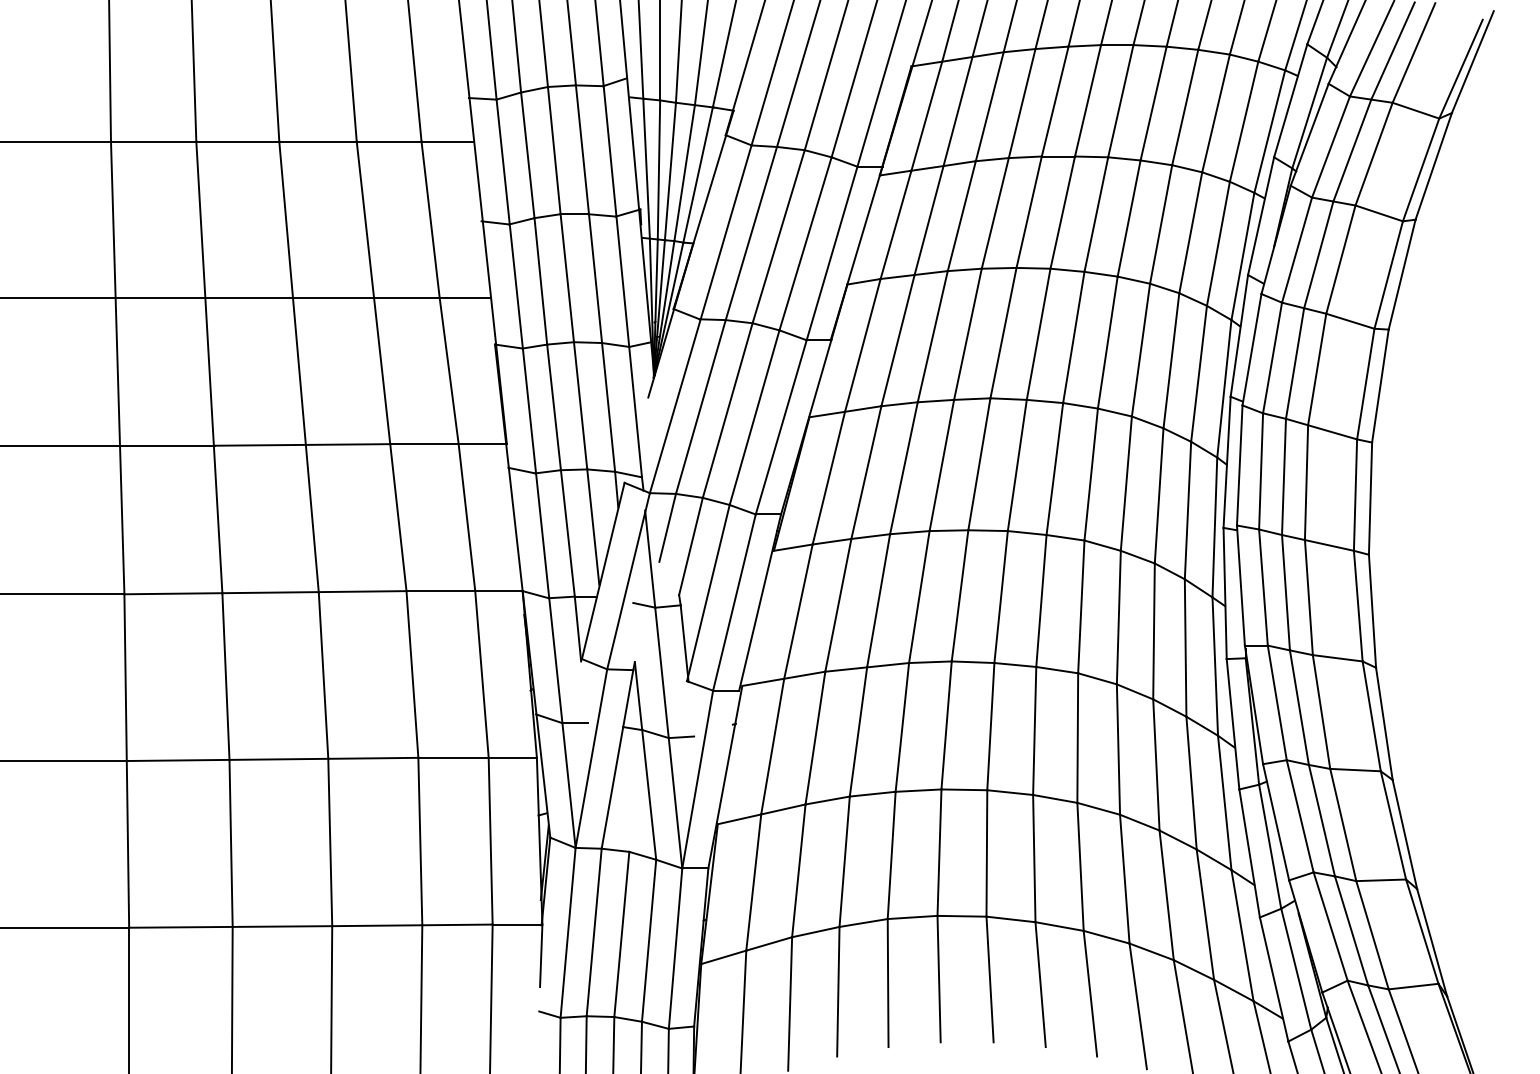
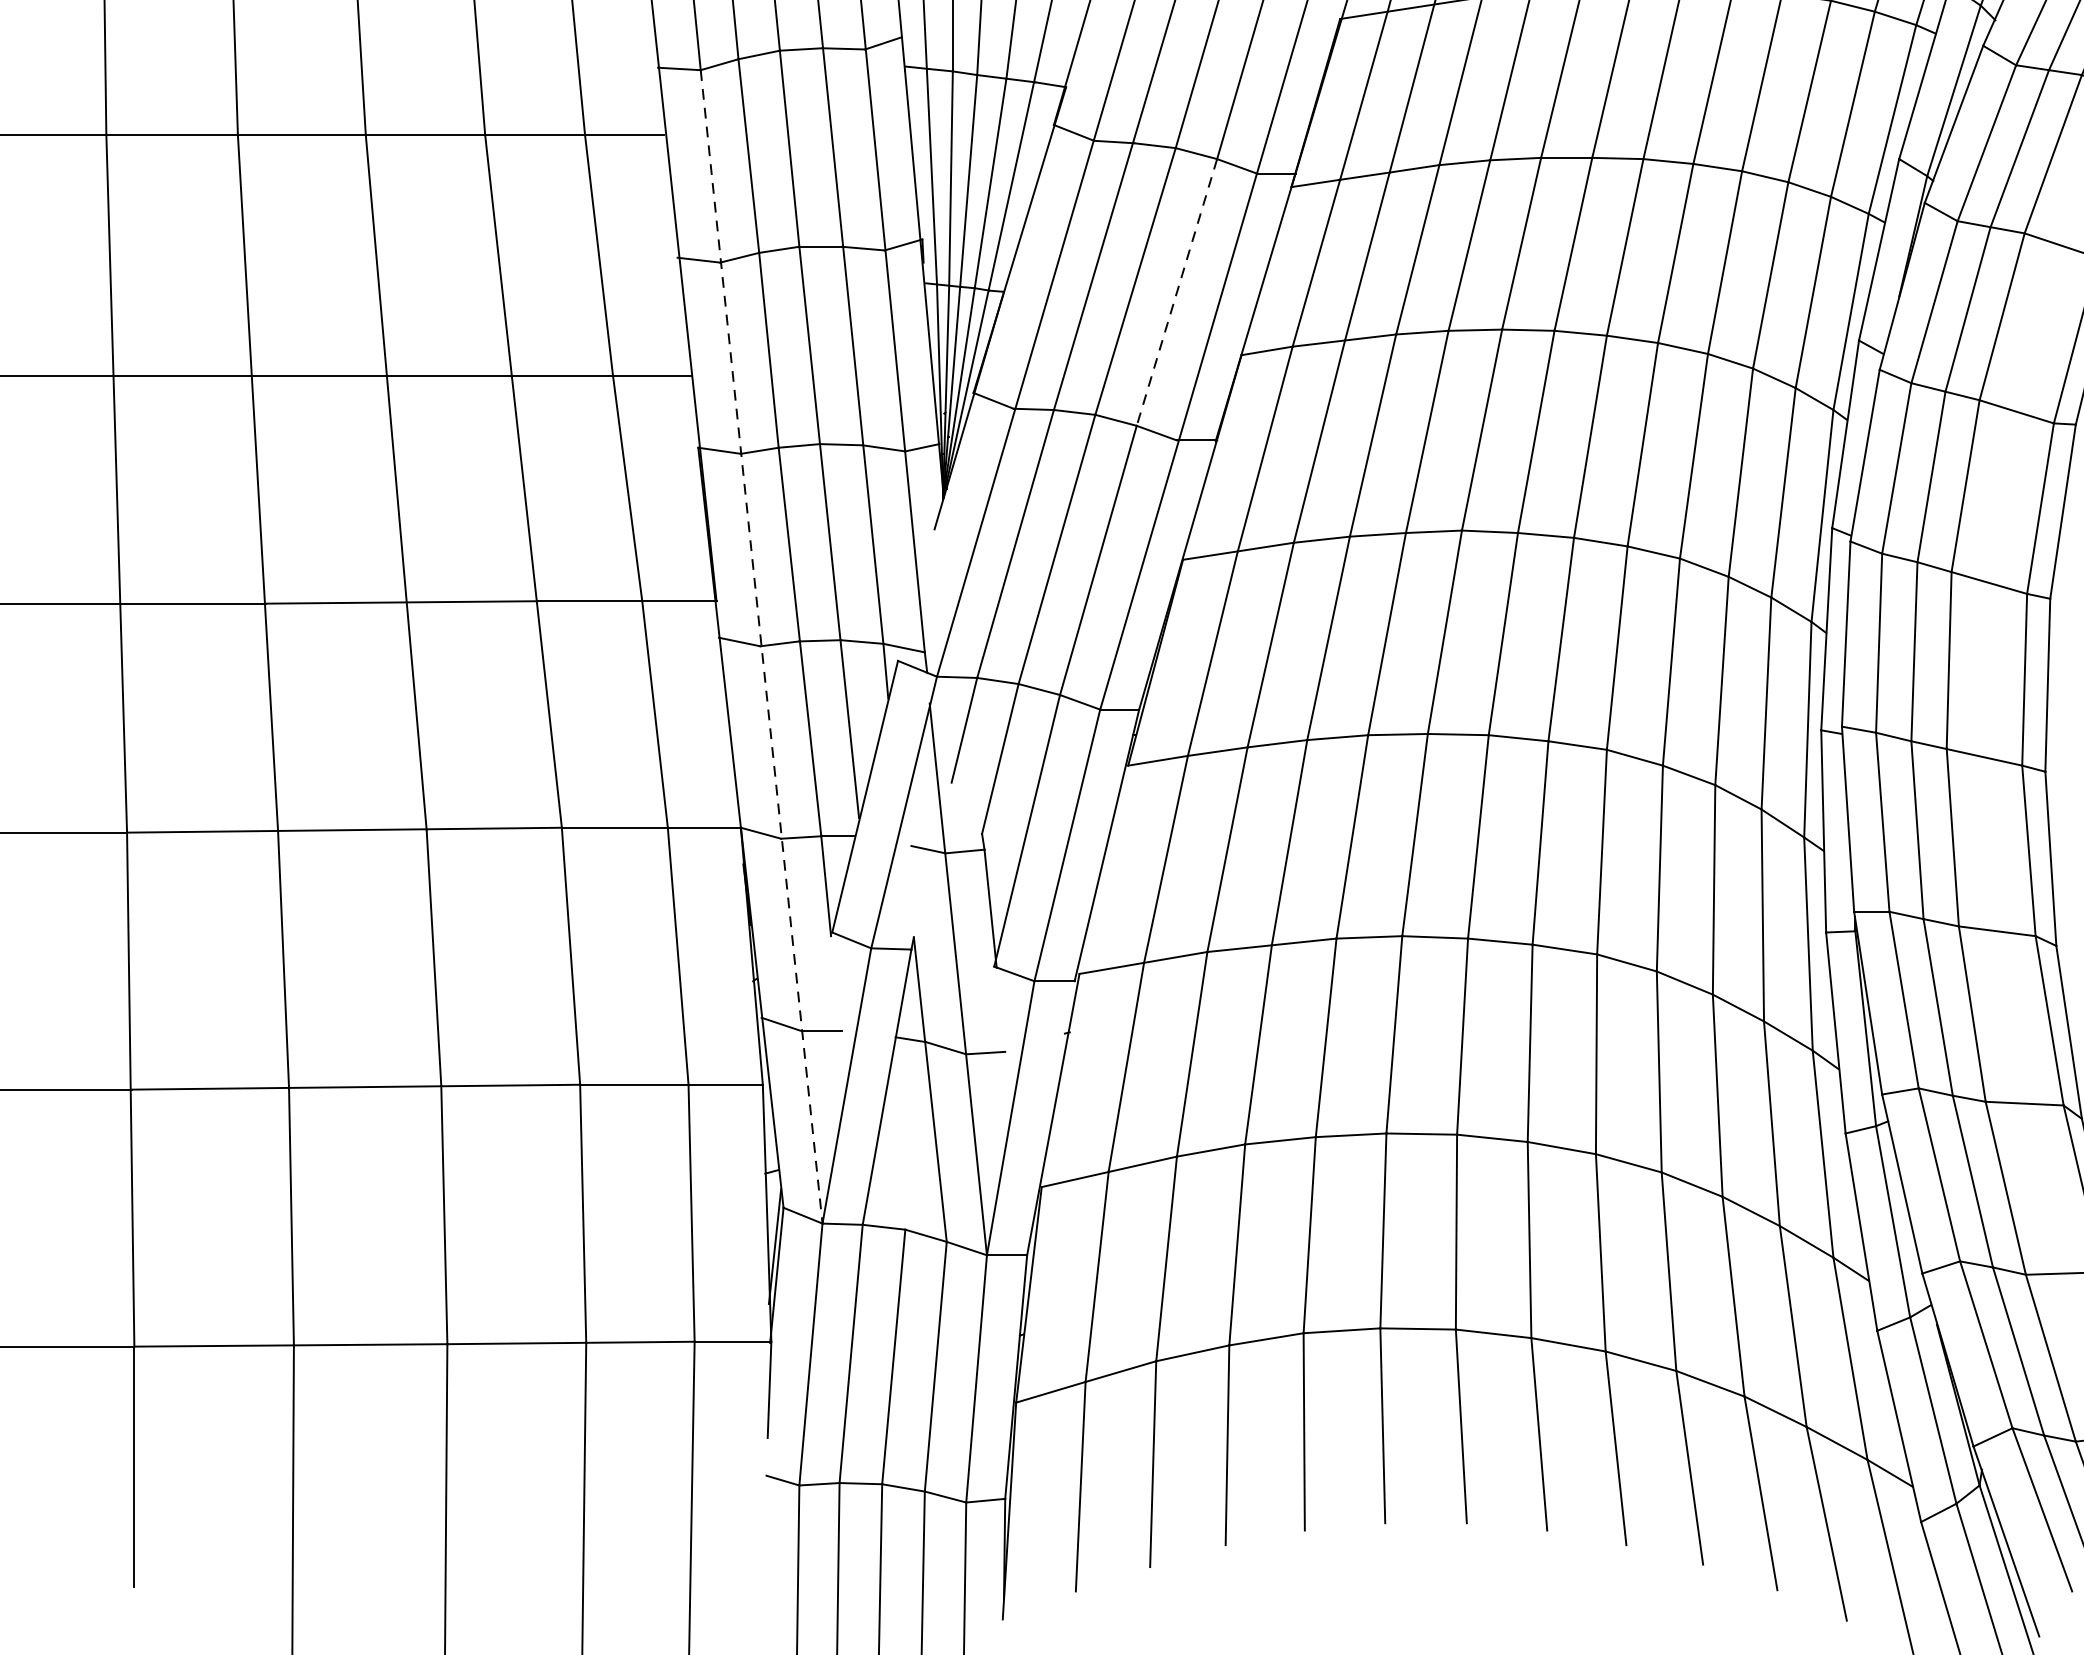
line: (805, 244) -> (1176, 293), solid -> dashed
line: (536, 474) -> (762, 648), solid -> dashed

